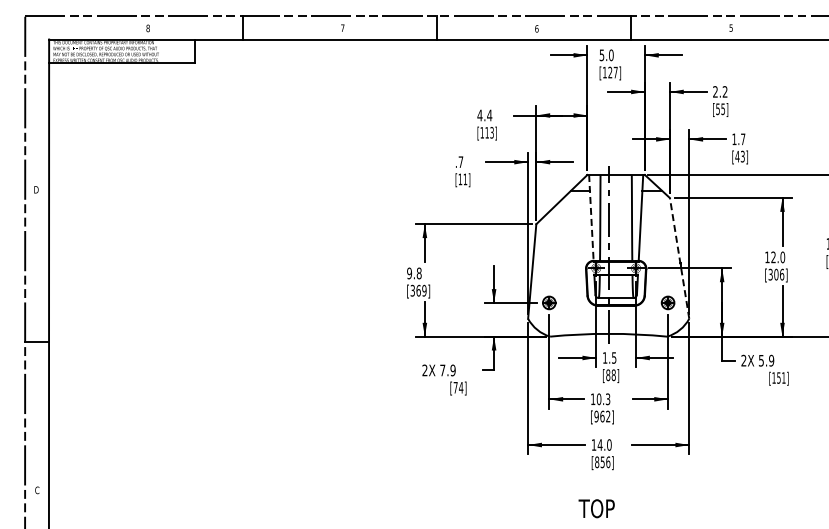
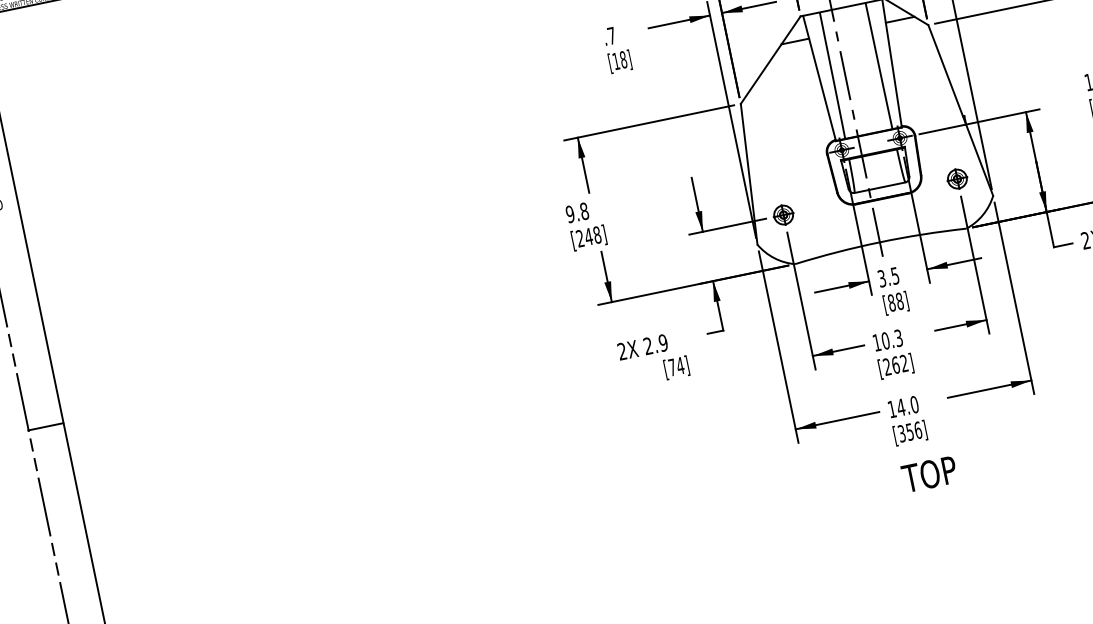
text: (465, 179) -> (623, 59), [11] -> [18]
line: (591, 217) -> (819, 77), dashed -> solid
line: (679, 257) -> (960, 109), dashed -> solid
text: (418, 290) -> (588, 236), [369] -> [248]
text: (605, 357) -> (882, 277), 1.5 -> 3.5
text: (442, 370) -> (647, 346), 7.9 -> 2.9
text: (596, 416) -> (887, 366), [962] -> [262]
text: (597, 462) -> (902, 433), [856] -> [356]
text: (596, 508) -> (929, 474), moved

